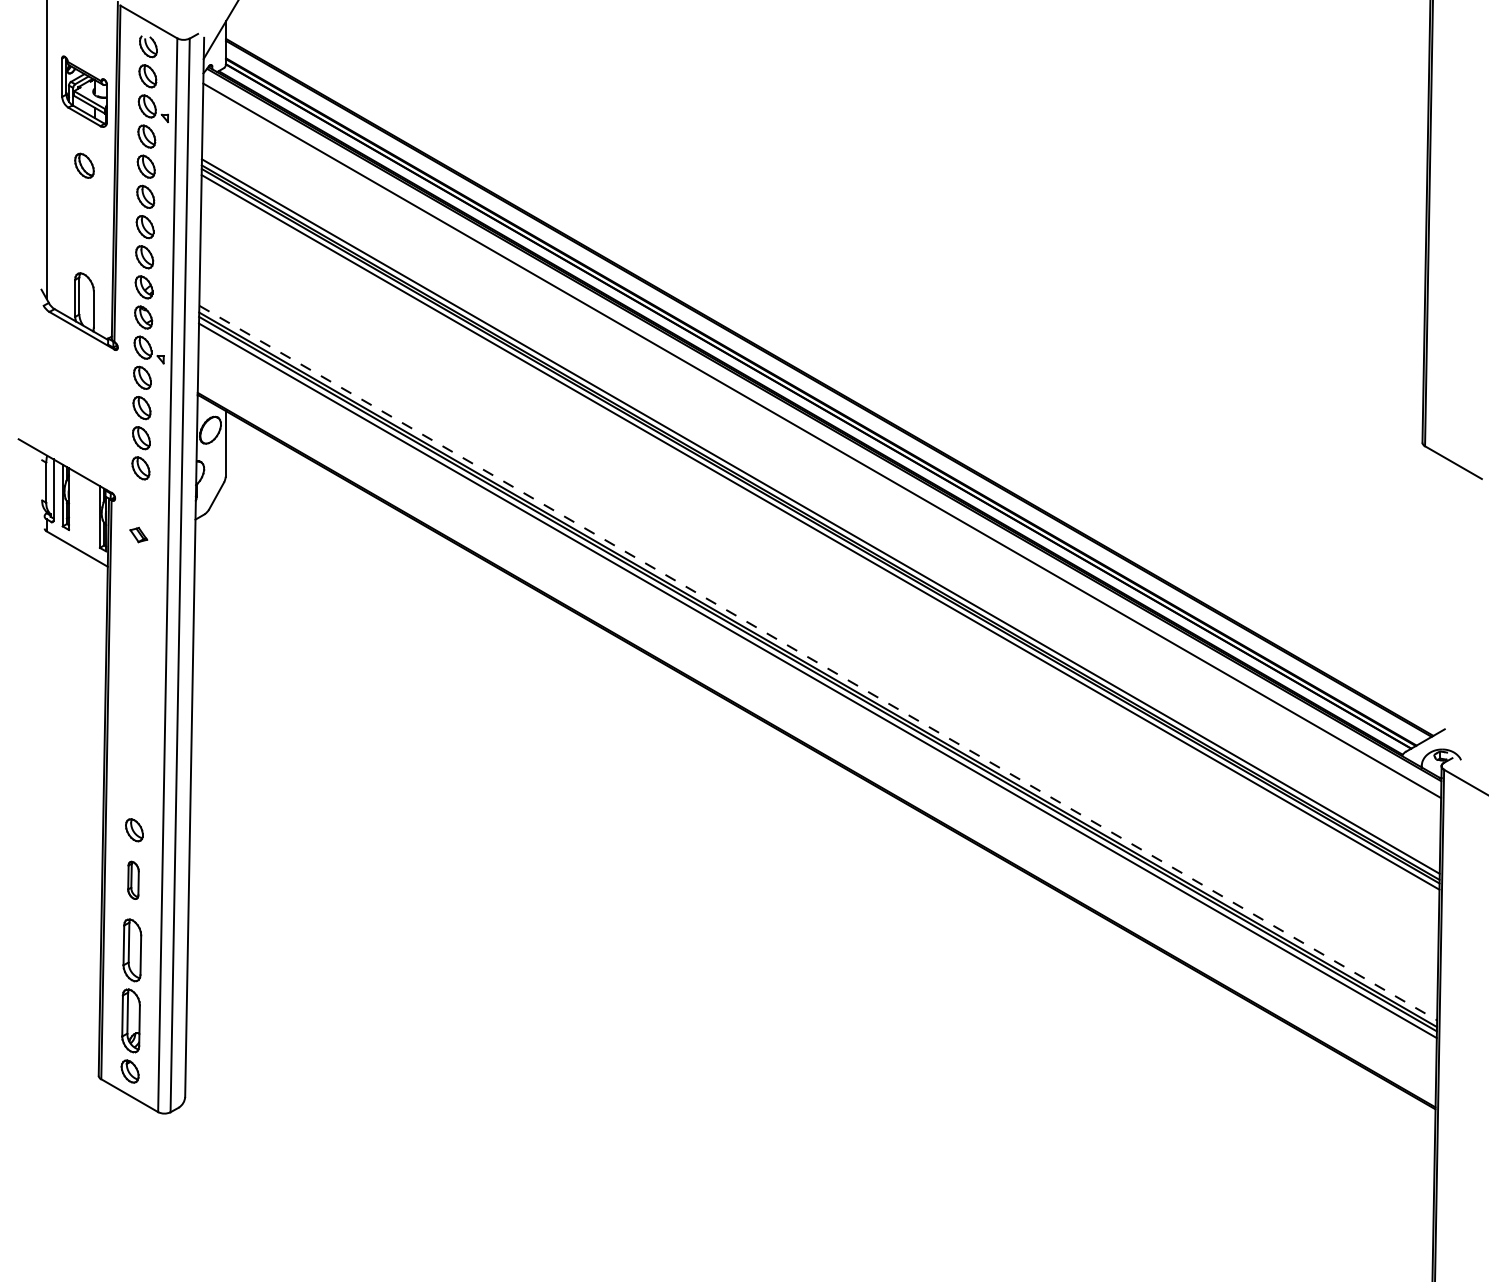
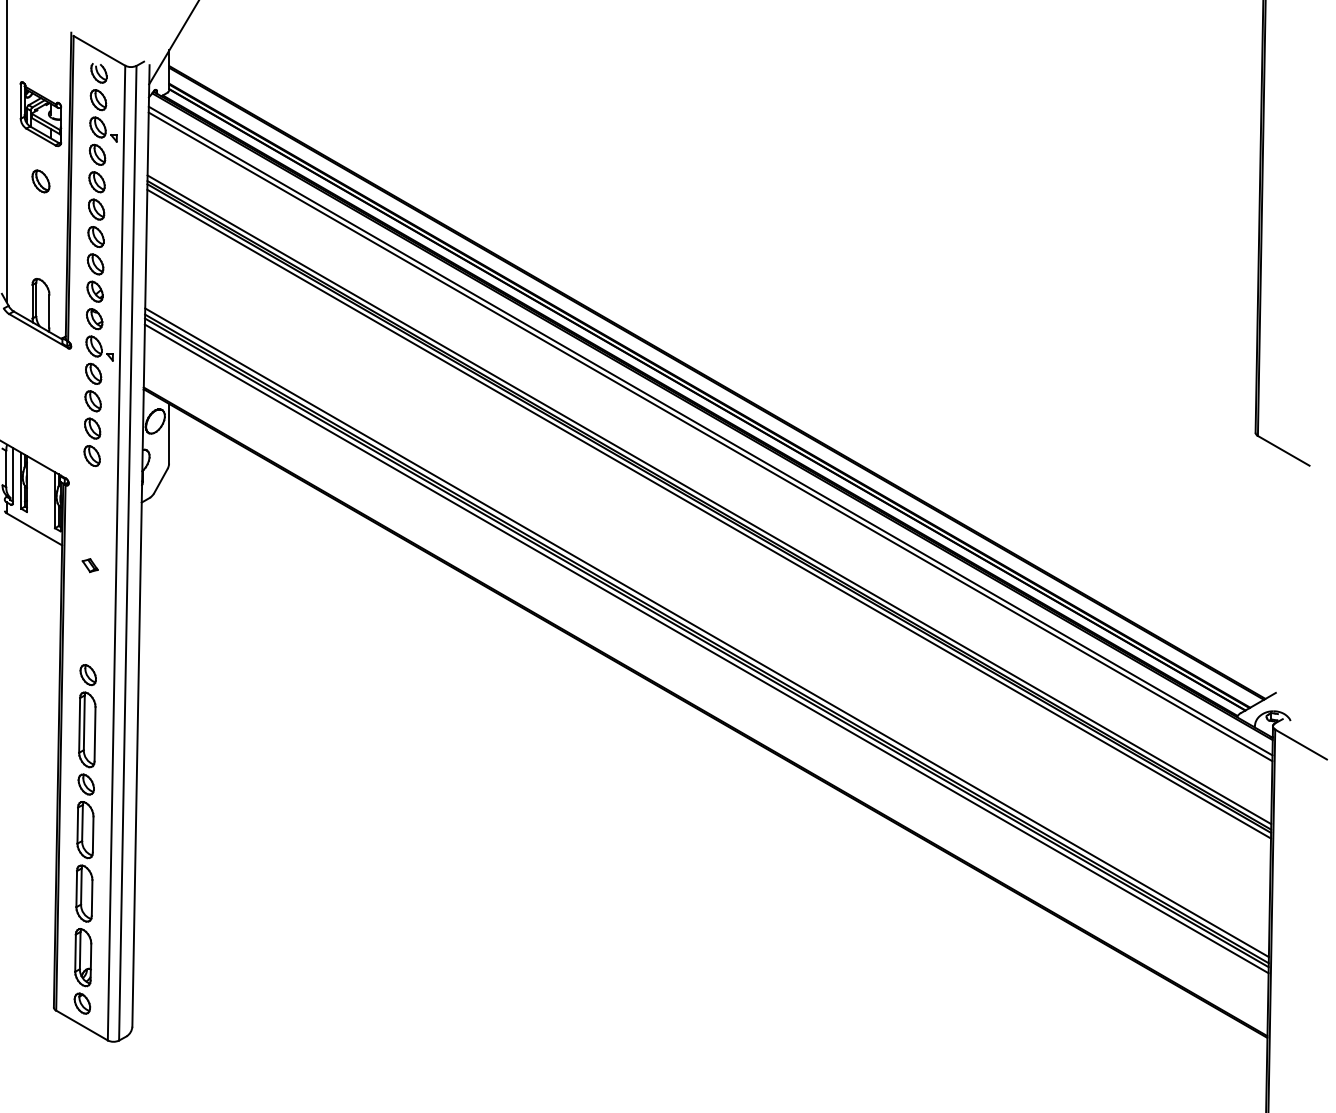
line: (821, 447) -> (710, 437), added
part: (138, 534) -> (89, 565), moved
line: (818, 663) -> (707, 633), dashed -> solid
part: (135, 754) -> (87, 715), added
part: (133, 880) -> (85, 830), size x1.67

